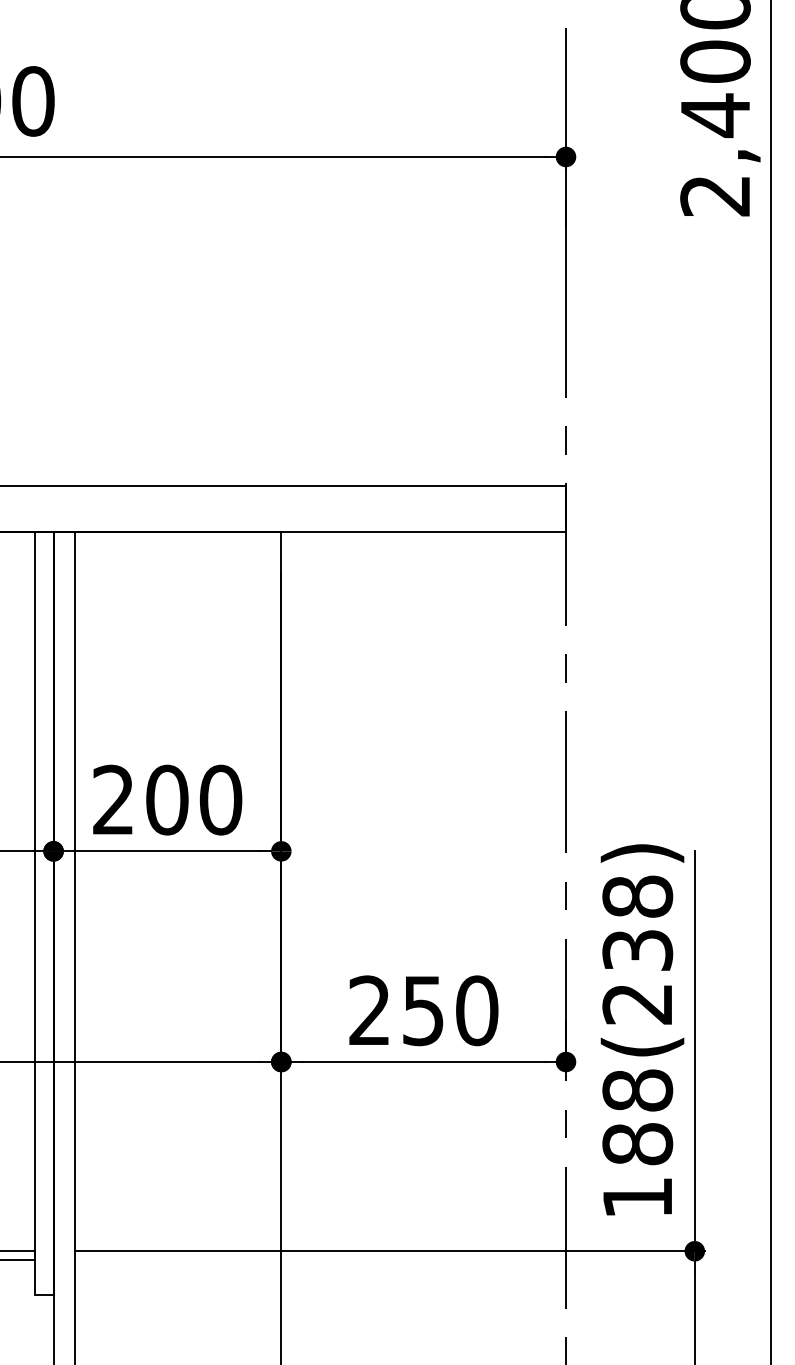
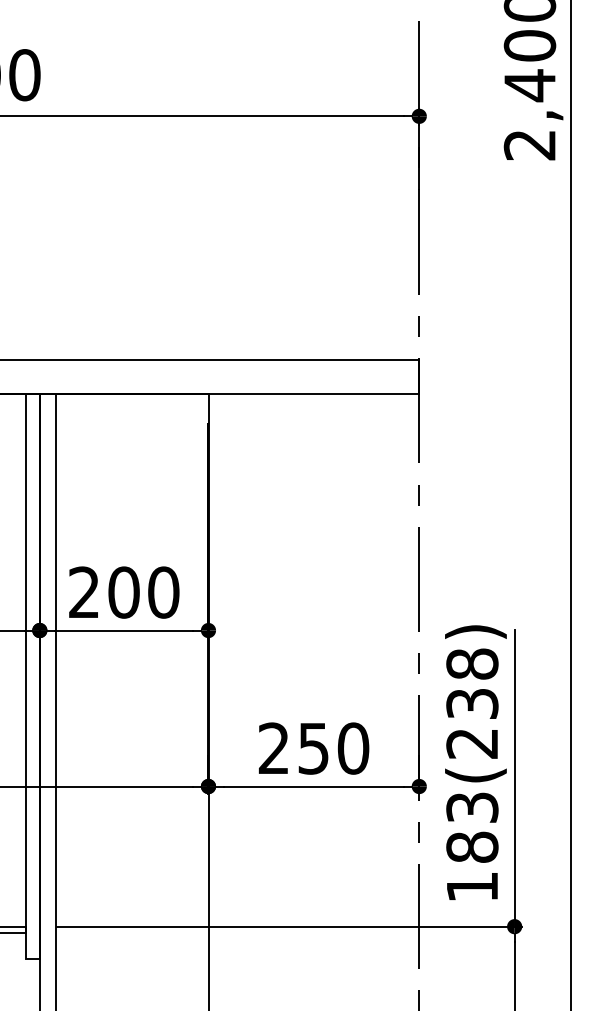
text: (637, 1090) -> (472, 807), 188(238) -> 183(238)

